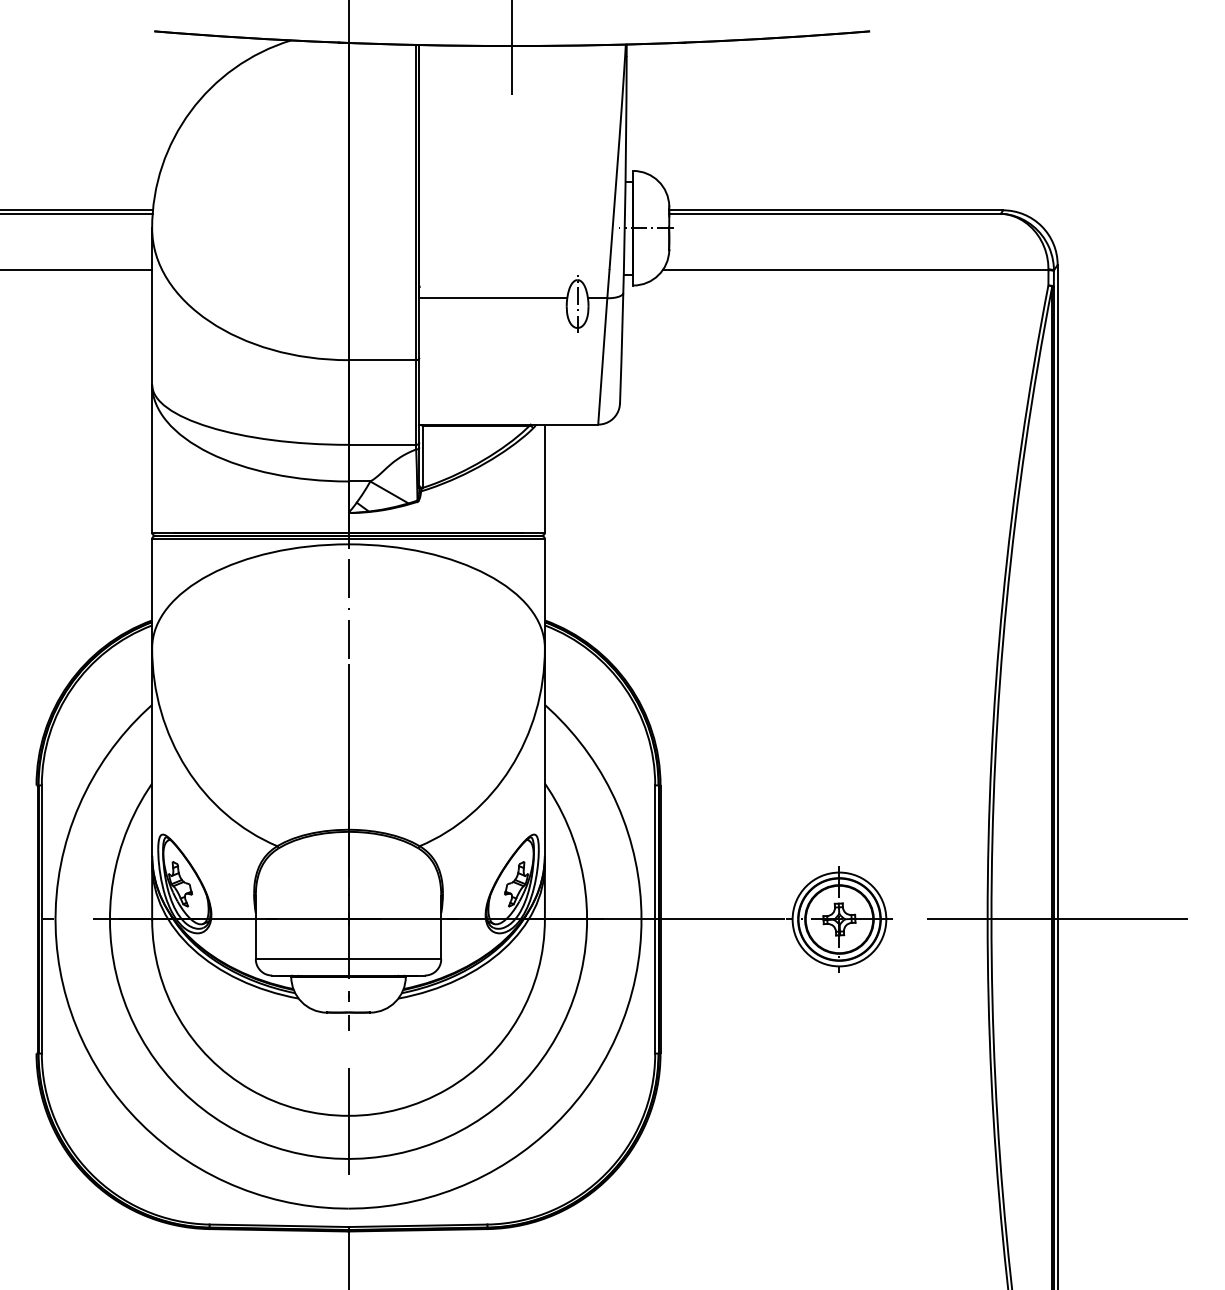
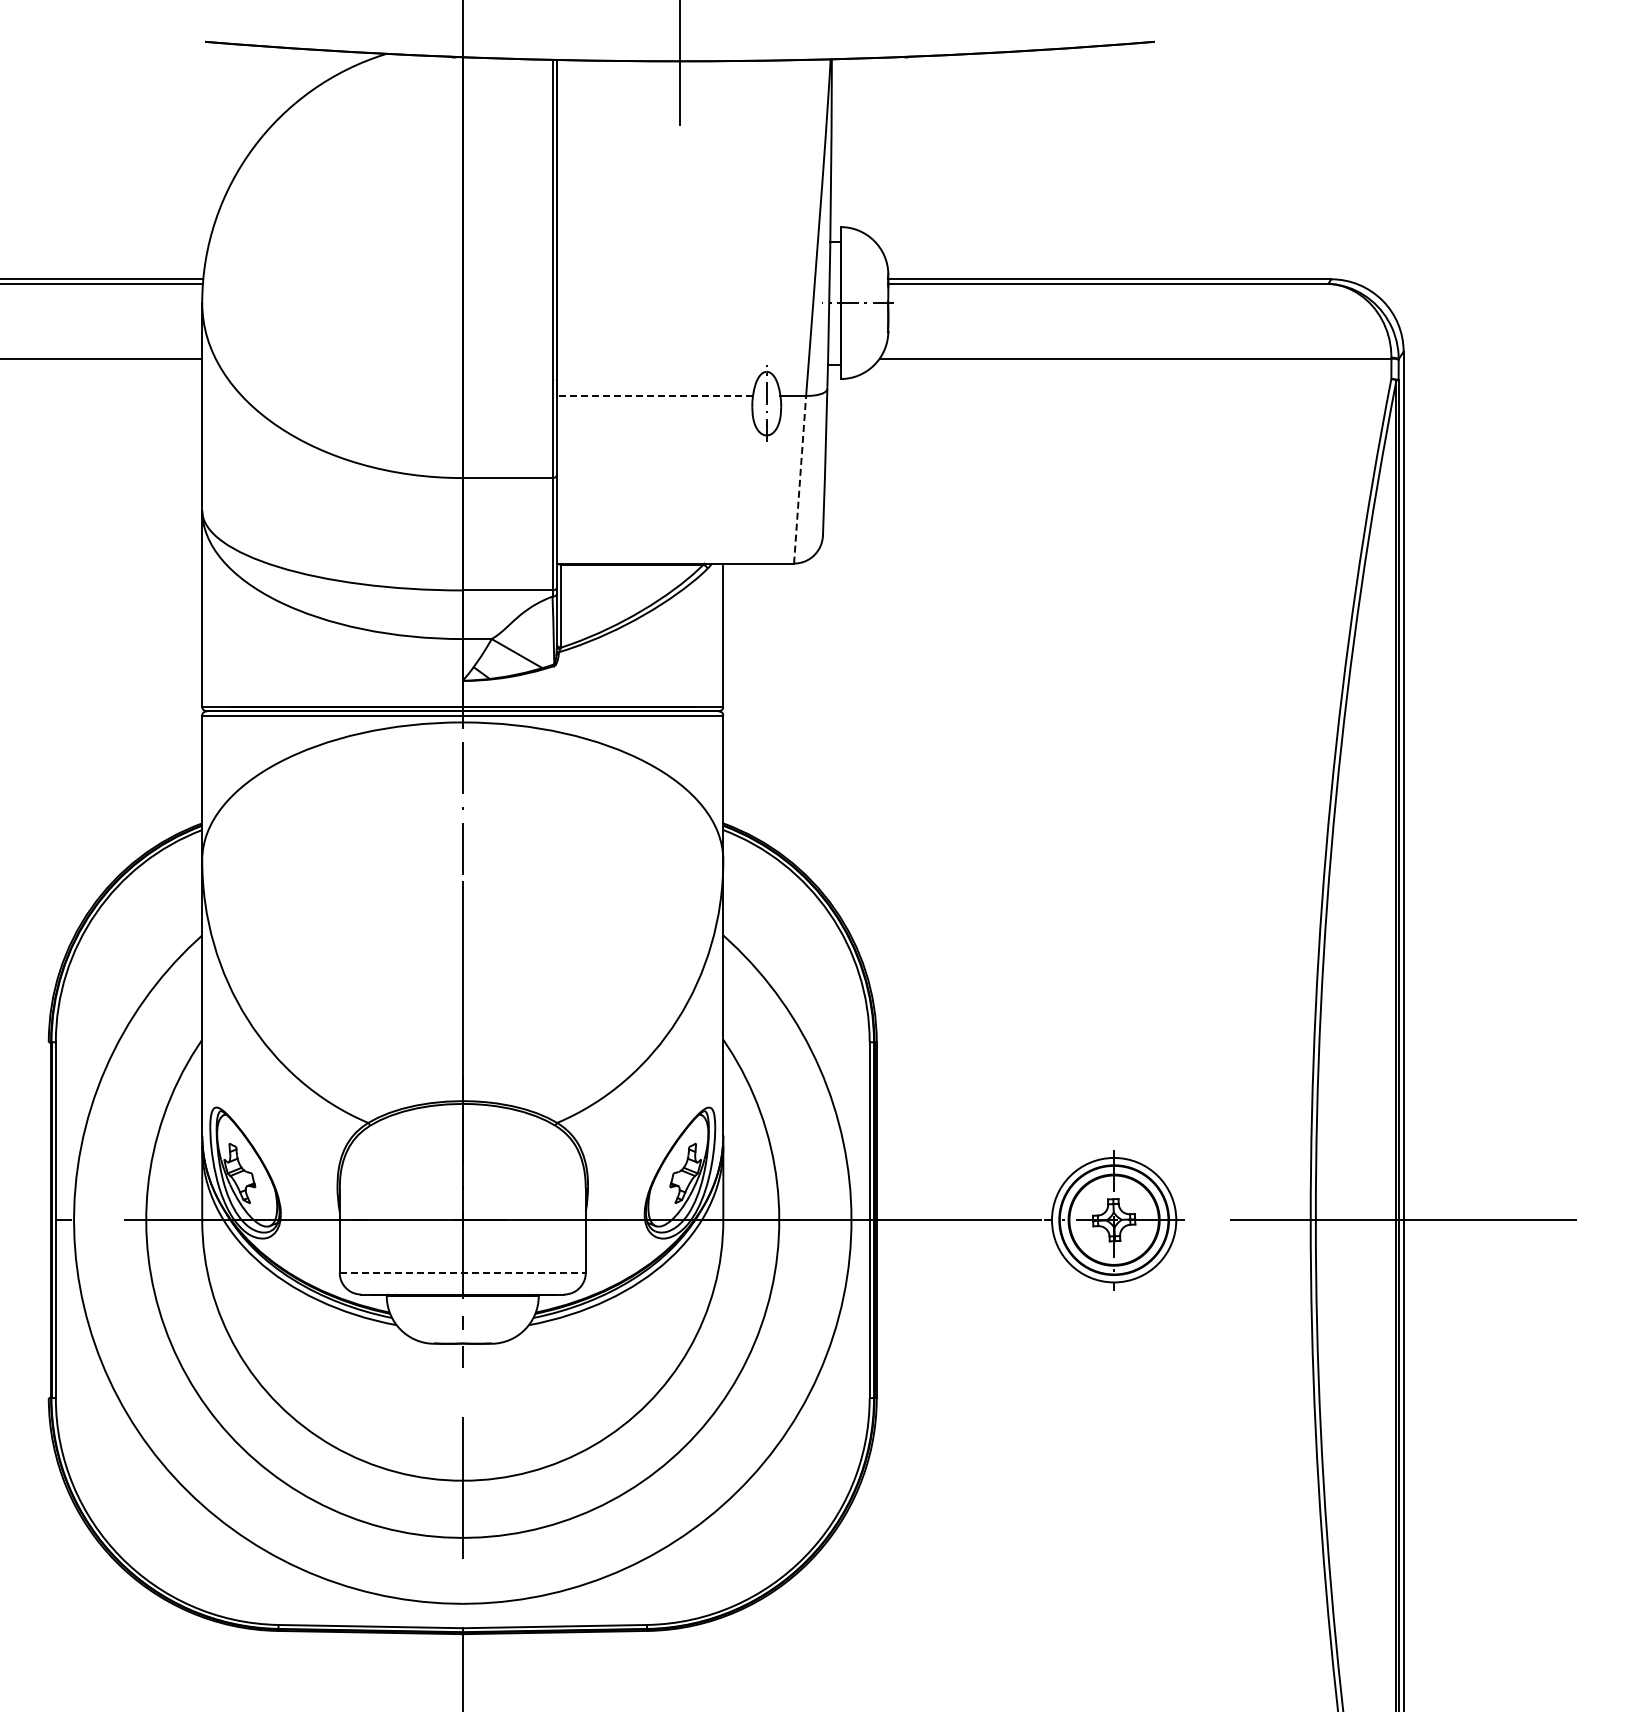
line: (493, 297) -> (654, 395), solid -> dashed
line: (603, 360) -> (800, 478), solid -> dashed
line: (349, 958) -> (463, 1272), solid -> dashed

